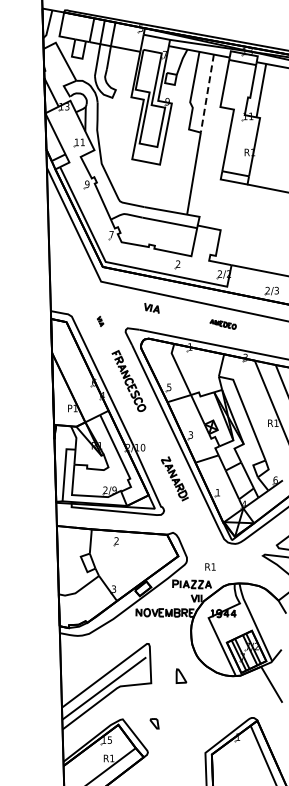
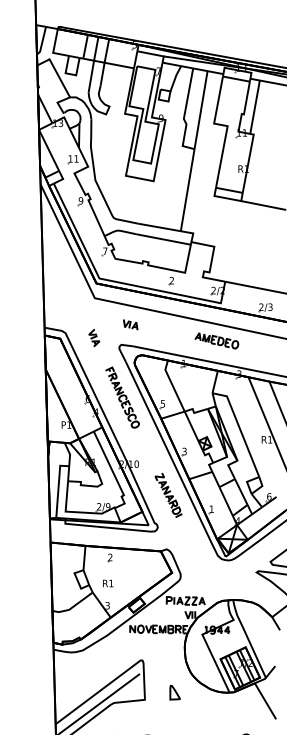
line: (207, 93) -> (201, 110), dashed -> solid
part: (151, 308) -> (130, 325), moved
part: (100, 321) -> (94, 338), size x1.67
part: (222, 324) -> (216, 341), size x1.67
text: (210, 566) -> (108, 583), moved

